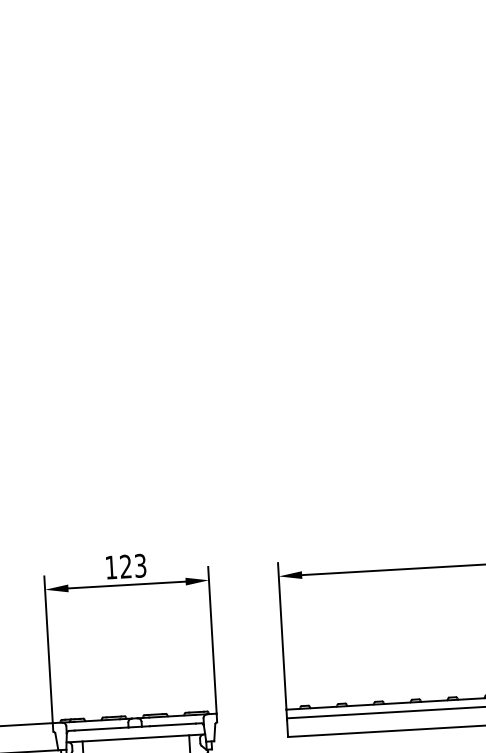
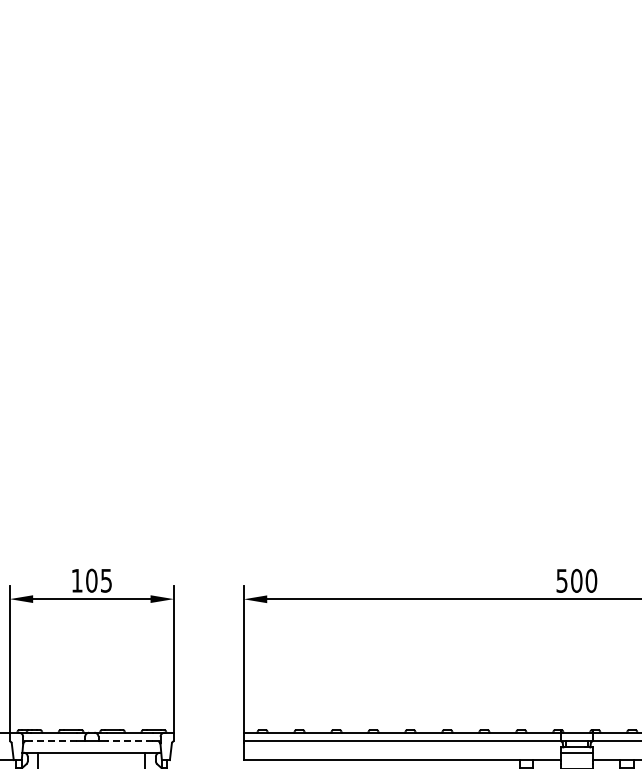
text: (132, 566) -> (98, 580), 123 -> 105
line: (172, 724) -> (129, 741), solid -> dashed
line: (96, 729) -> (53, 741), solid -> dashed

